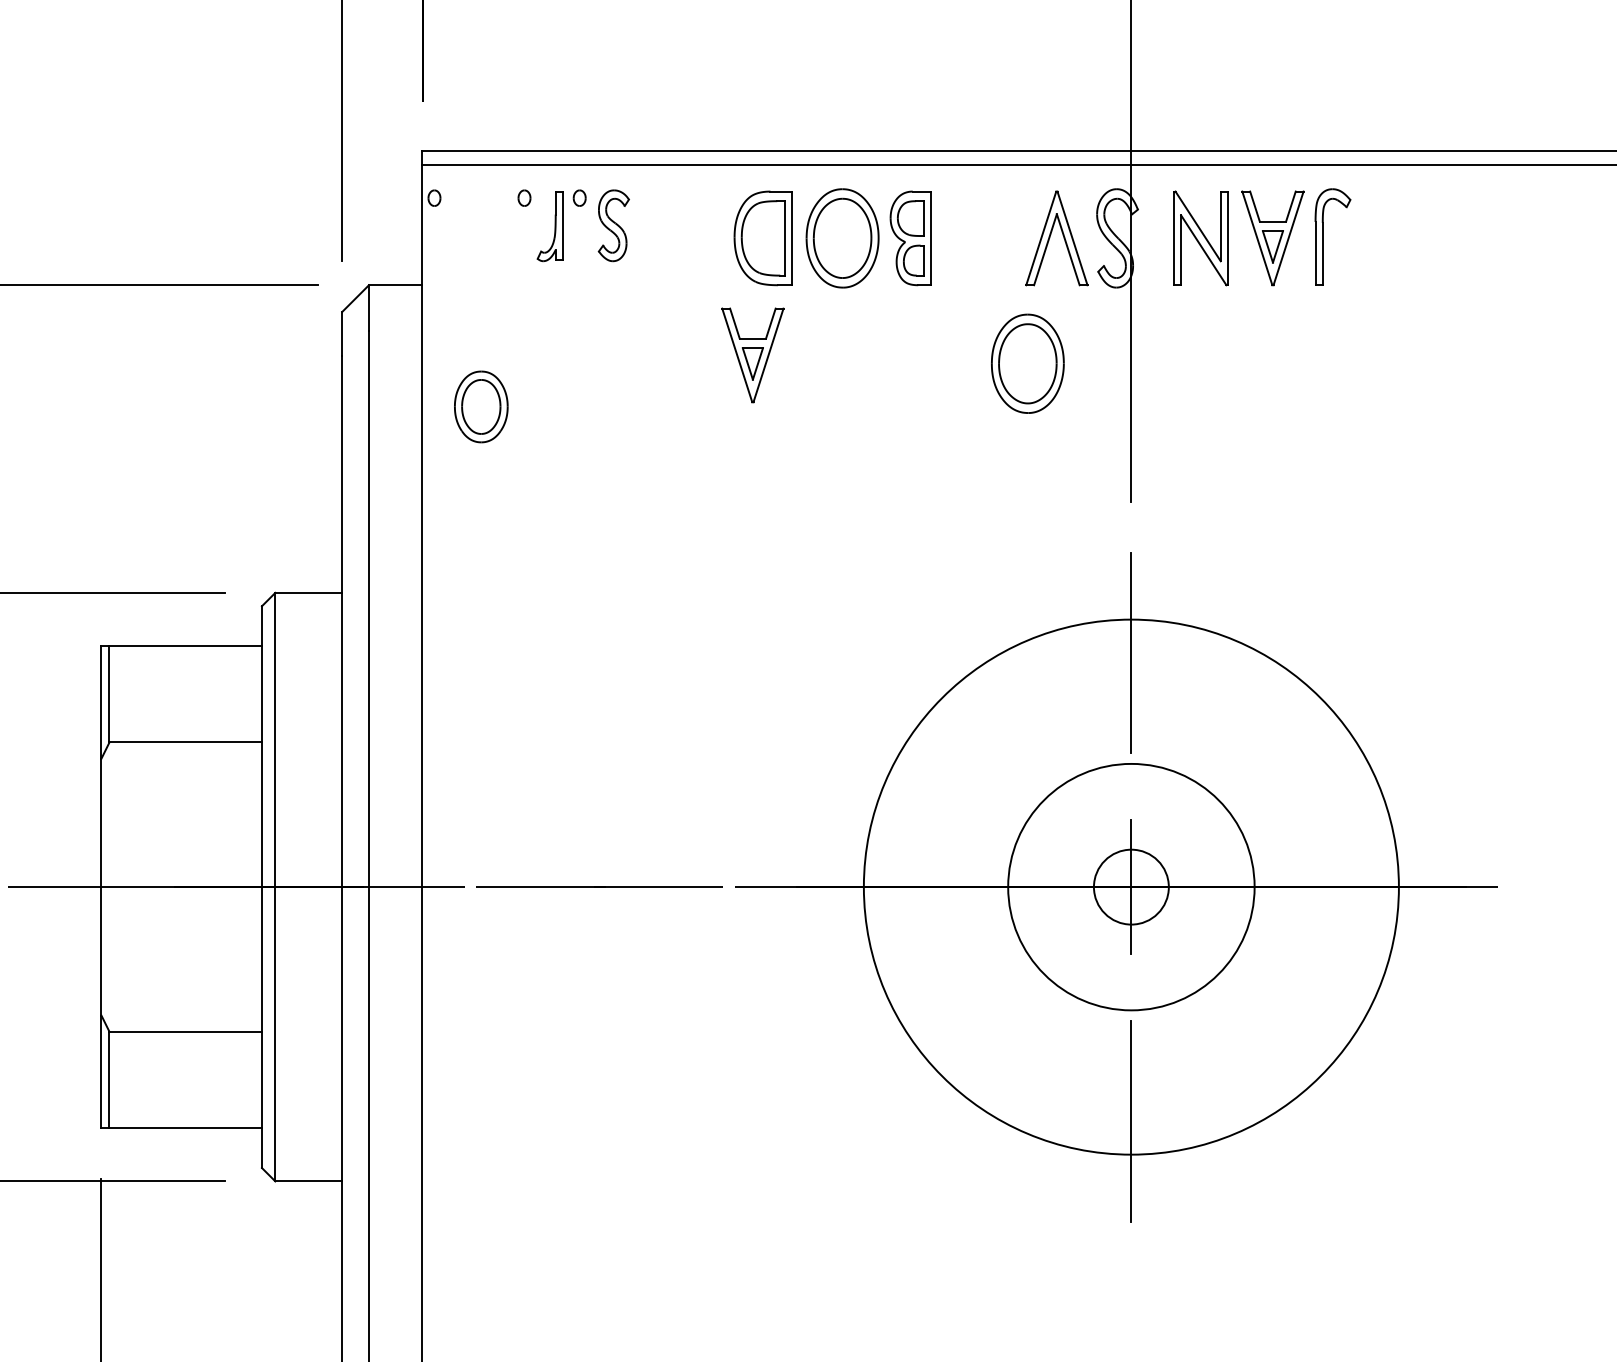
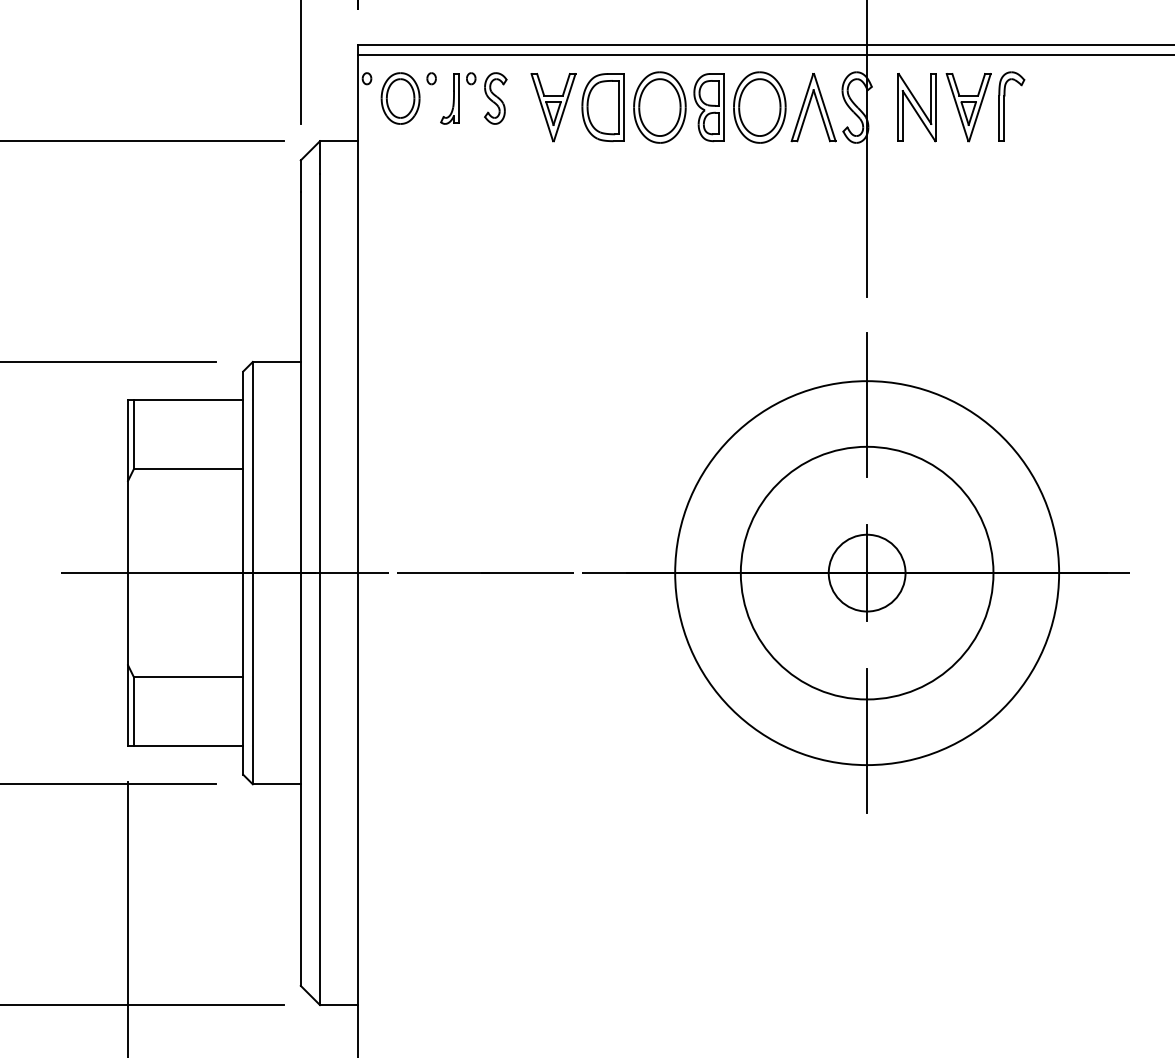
part: (752, 355) -> (553, 107), moved
part: (1027, 363) -> (759, 107), moved
part: (481, 406) -> (400, 98), moved
circle: (1130, 886) -> (866, 572), size x1.43
circle: (1130, 886) -> (866, 572), size x1.43

